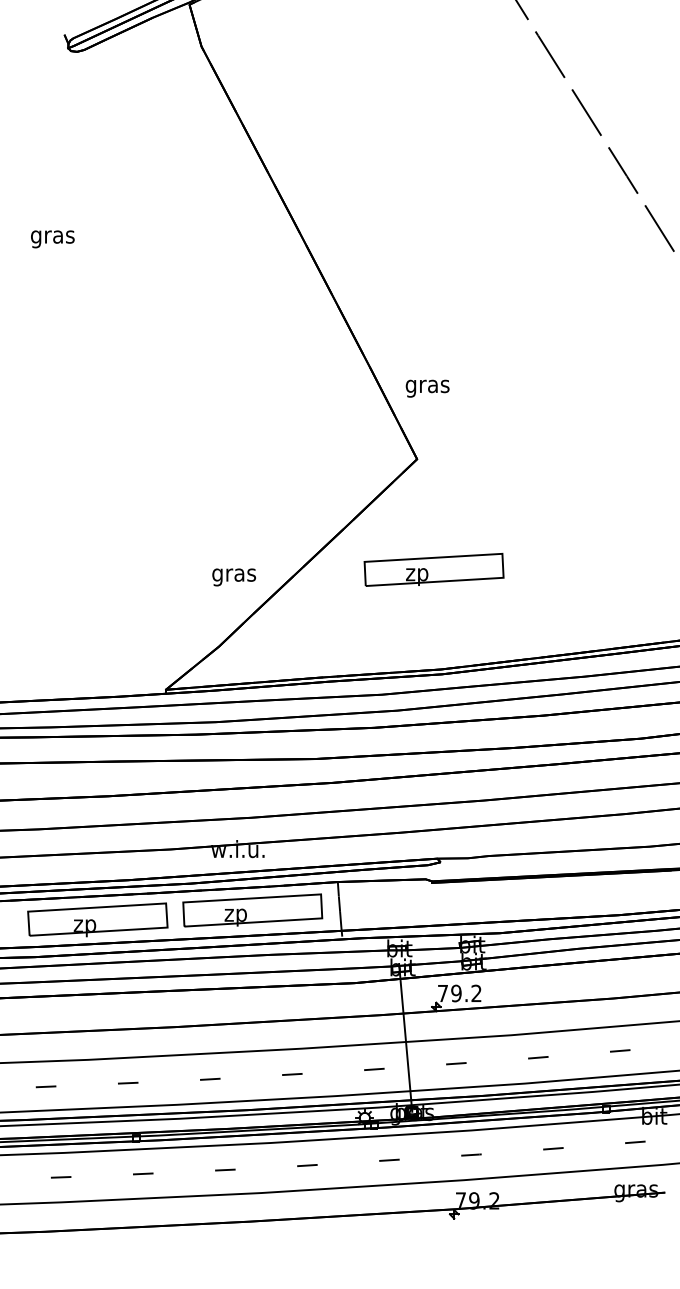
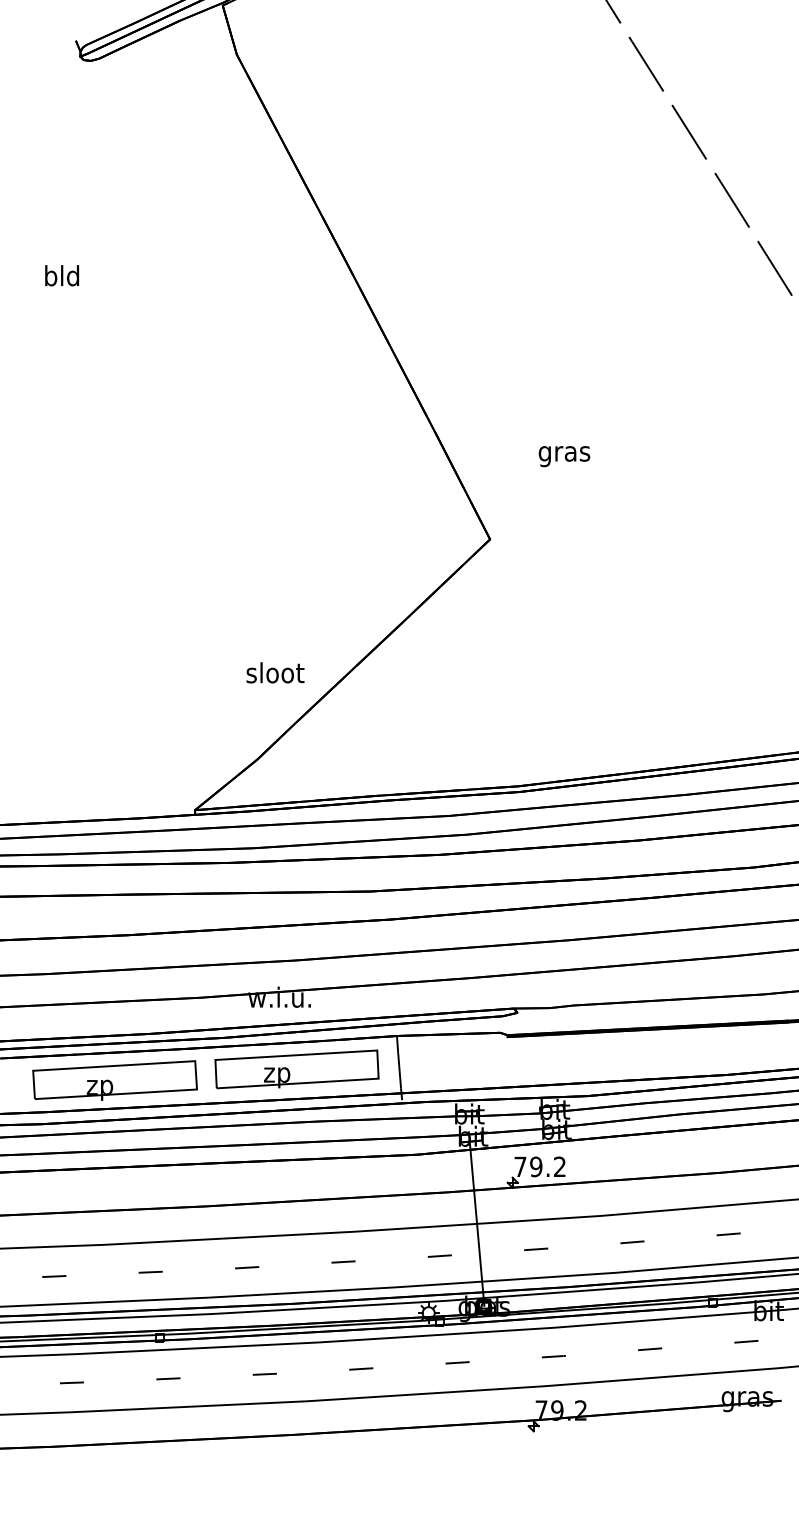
text: (52, 237) -> (61, 278), gras -> bld
text: (427, 388) -> (564, 456), moved
part: (433, 570) -> (509, 669), removed
text: (234, 575) -> (275, 675), gras -> sloot

